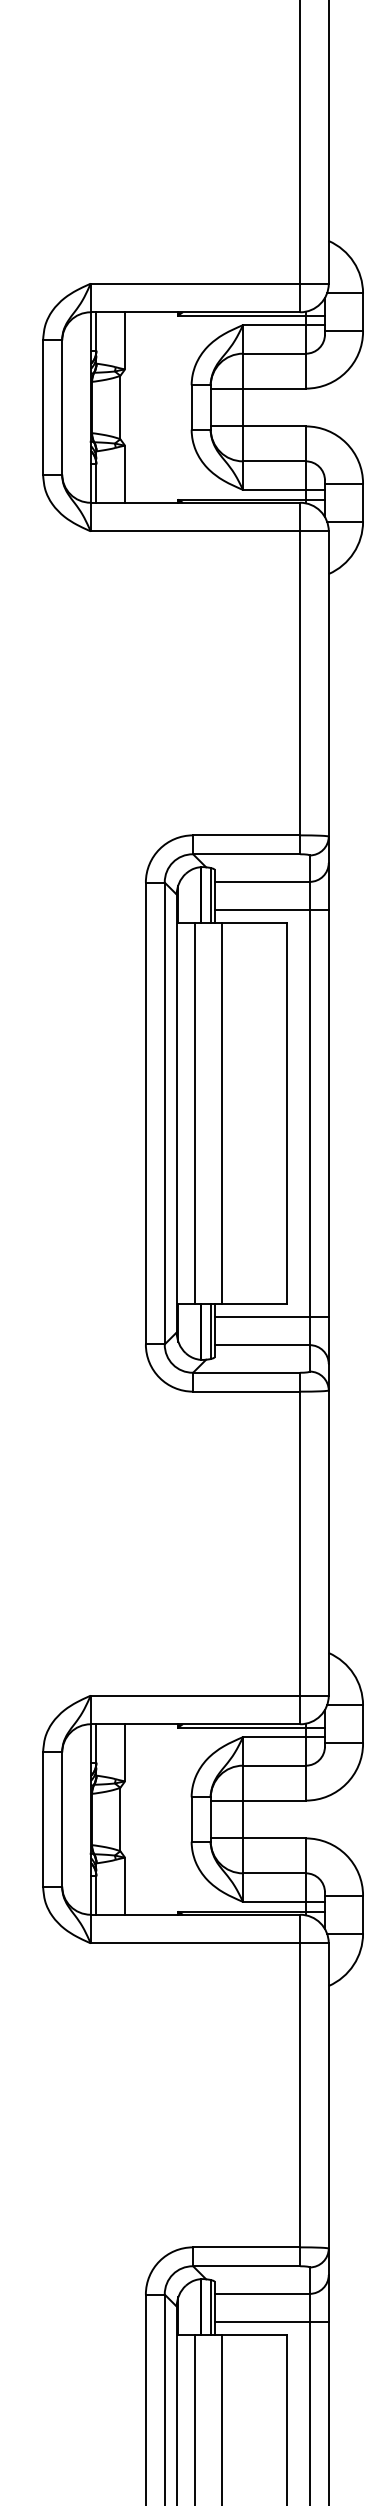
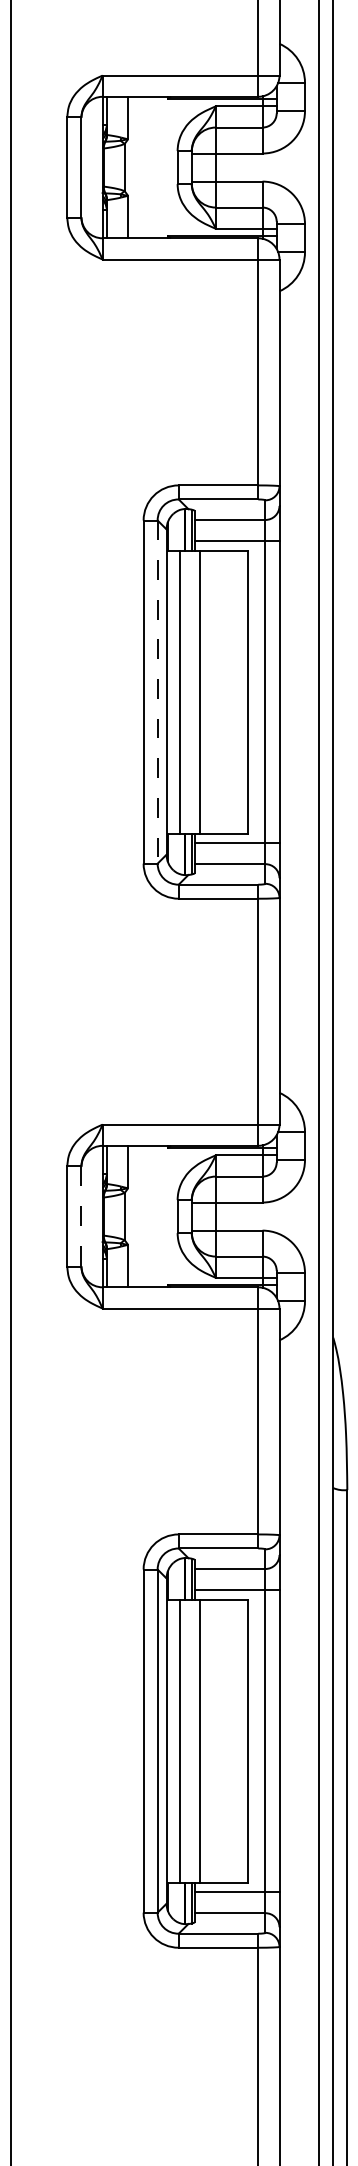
line: (164, 1114) -> (157, 692), solid -> dashed
line: (62, 1820) -> (81, 1217), solid -> dashed

